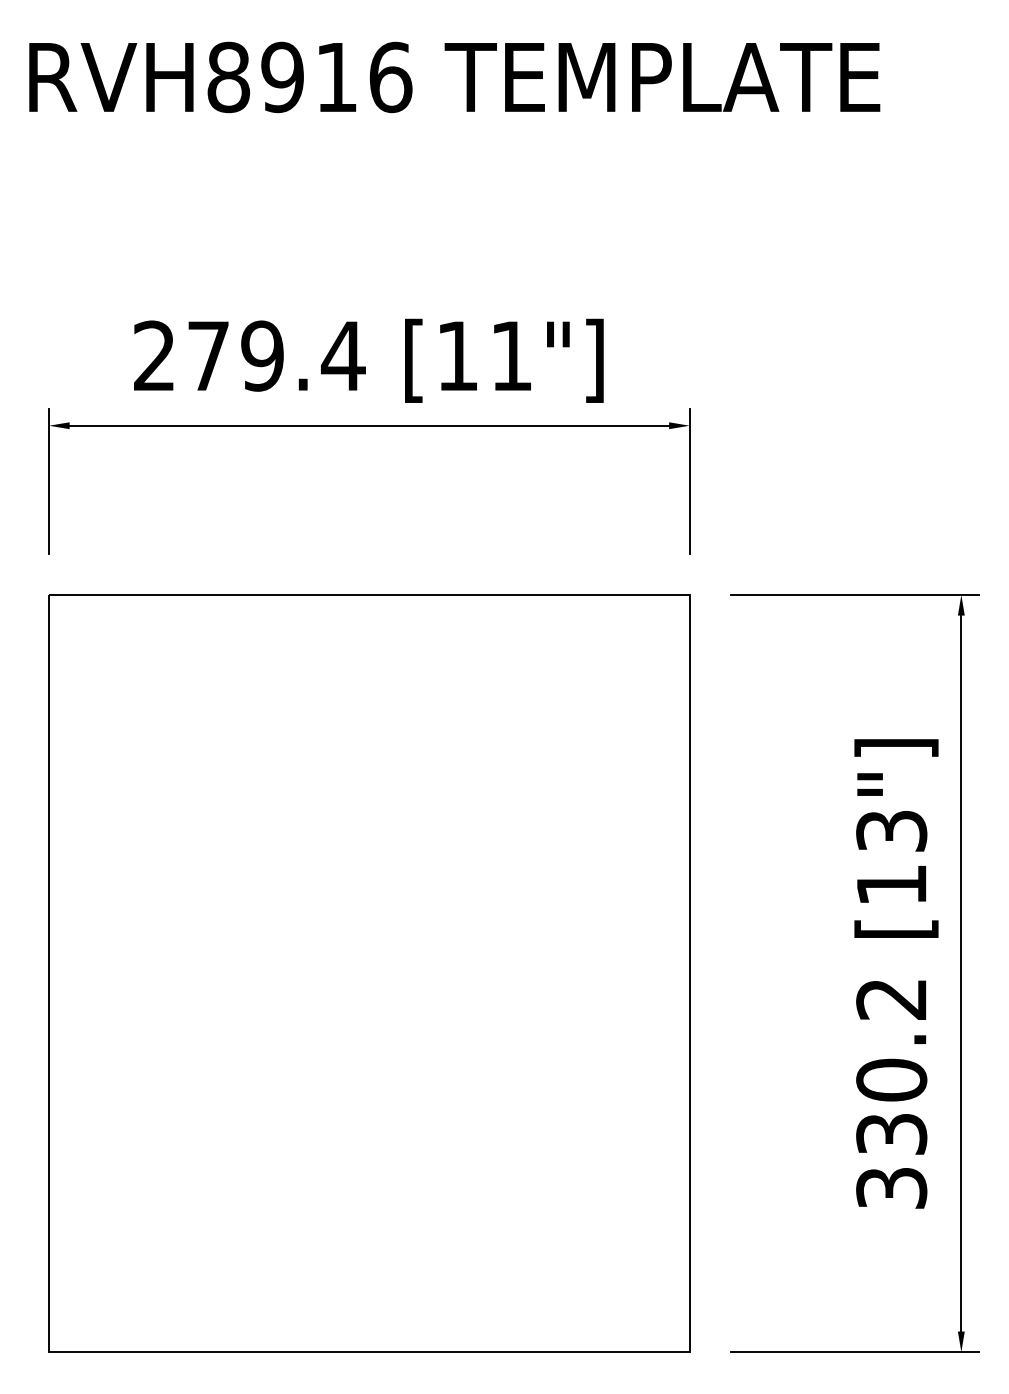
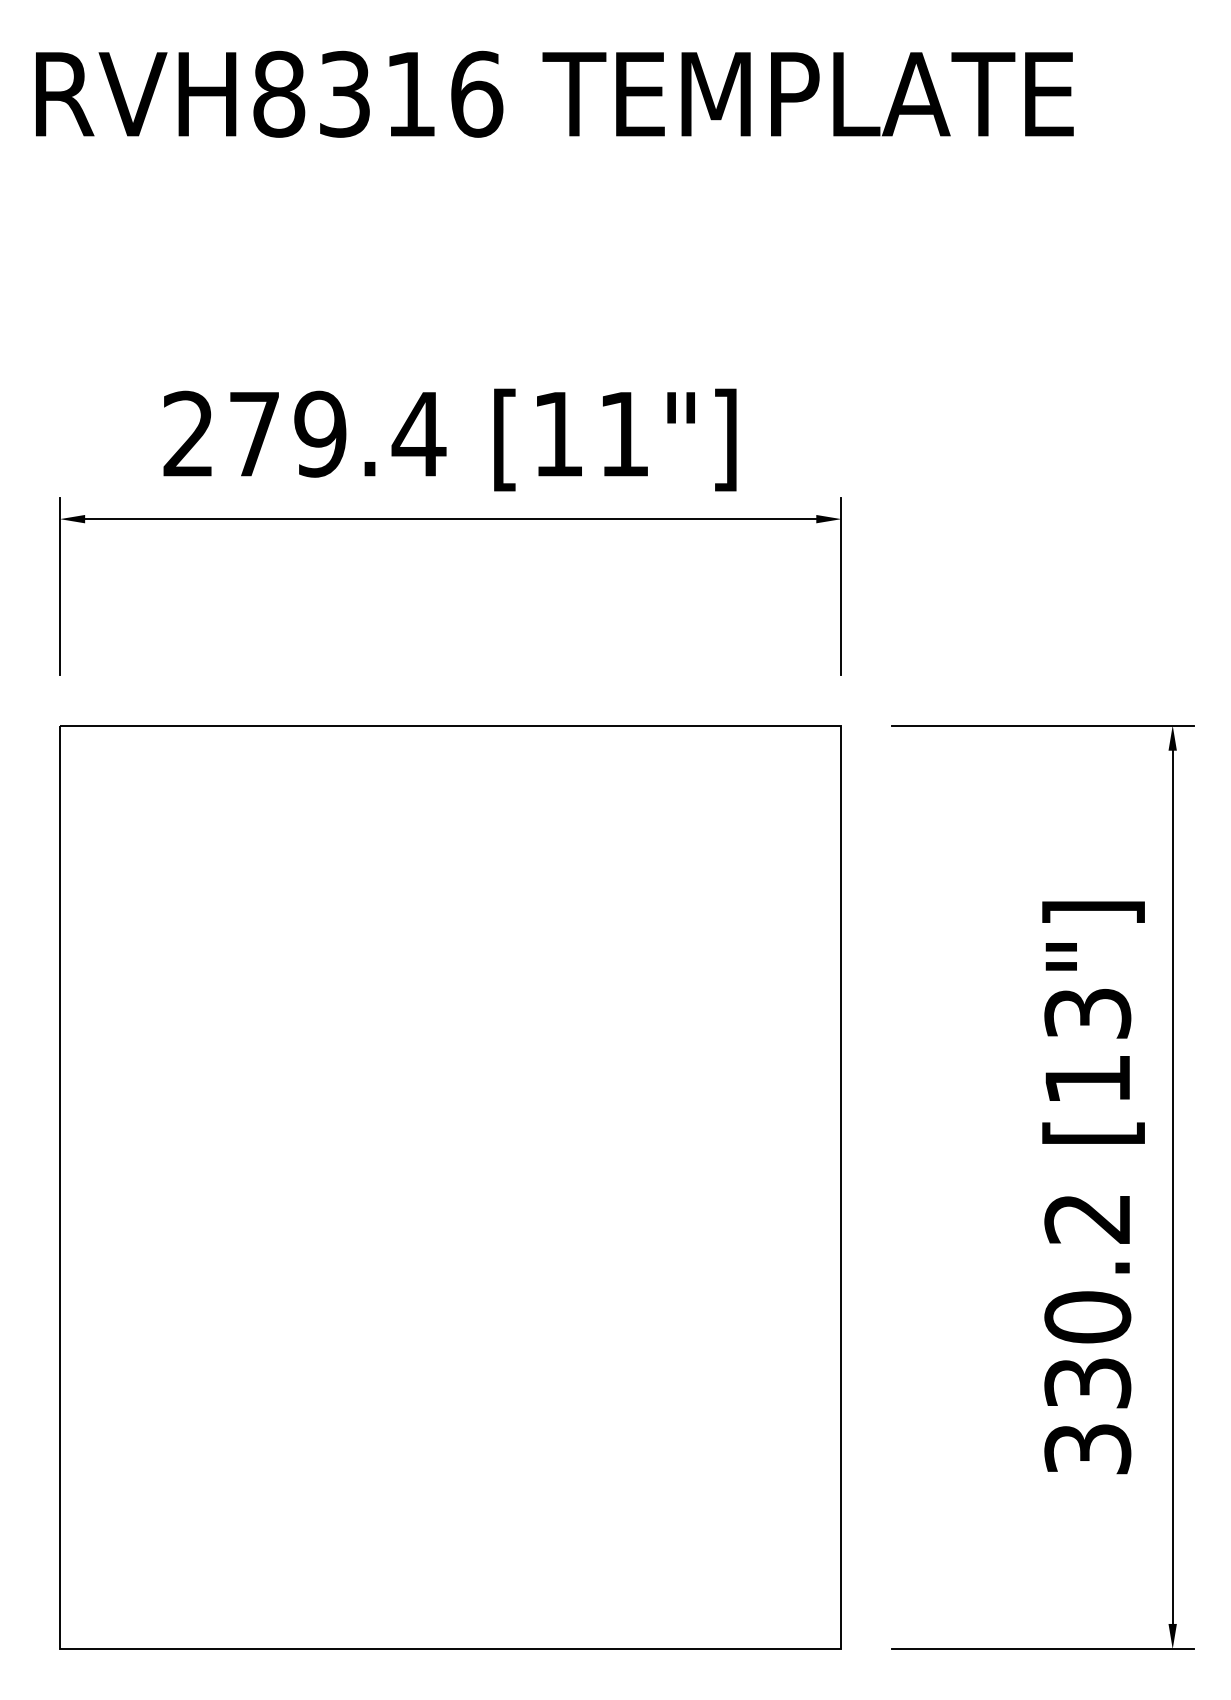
text: (282, 77) -> (344, 94), RVH8916 -> RVH8316

